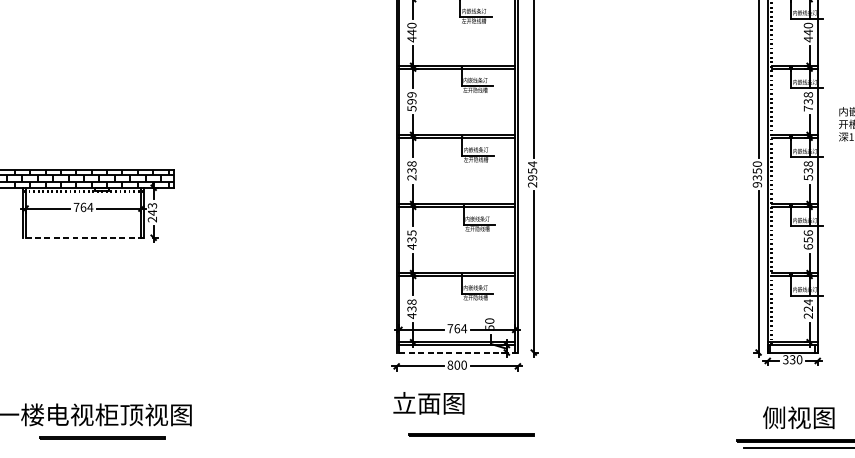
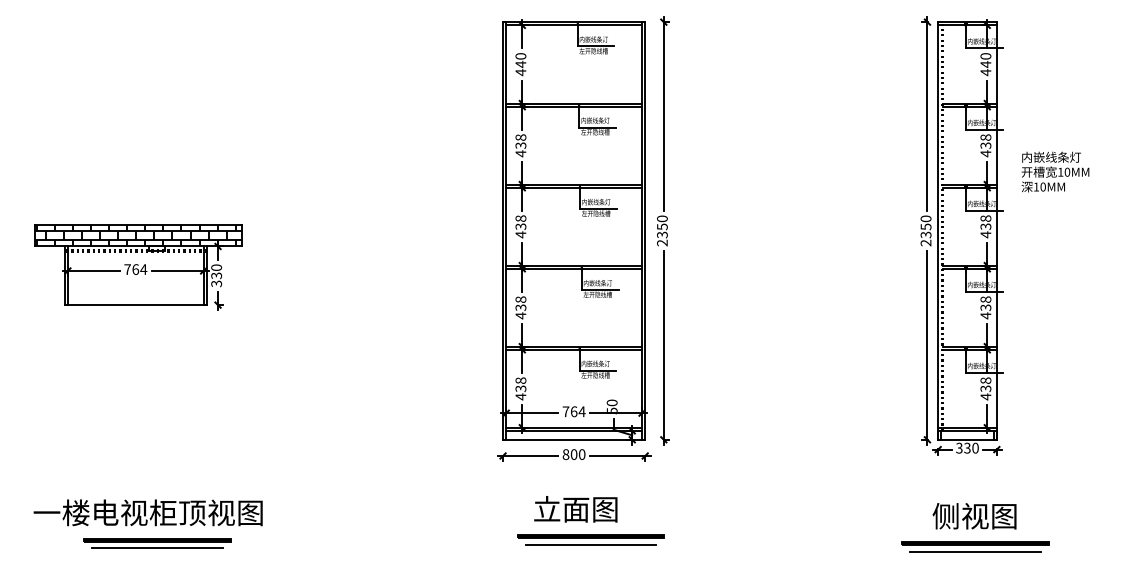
text: (411, 101) -> (520, 145), 599 -> 438
text: (808, 108) -> (985, 153), 738 -> 438
text: (532, 170) -> (662, 226), 2954 -> 2350
text: (411, 177) -> (520, 234), 238 -> 438
text: (808, 177) -> (985, 234), 538 -> 438
text: (757, 184) -> (926, 242), 9350 -> 2350
text: (152, 212) -> (216, 275), 243 -> 330
text: (411, 232) -> (520, 299), 435 -> 438
line: (83, 238) -> (135, 305), dashed -> solid
text: (808, 239) -> (985, 307), 656 -> 438
text: (808, 308) -> (985, 388), 224 -> 438
line: (456, 352) -> (573, 439), dashed -> solid
text: (428, 403) -> (575, 509), moved
fill: (102, 437) -> (157, 539), added
line: (471, 441) -> (590, 544), added
line: (102, 445) -> (157, 548), added

